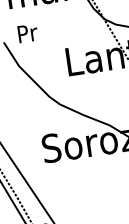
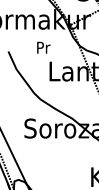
text: (27, 33) -> (43, 47), moved

